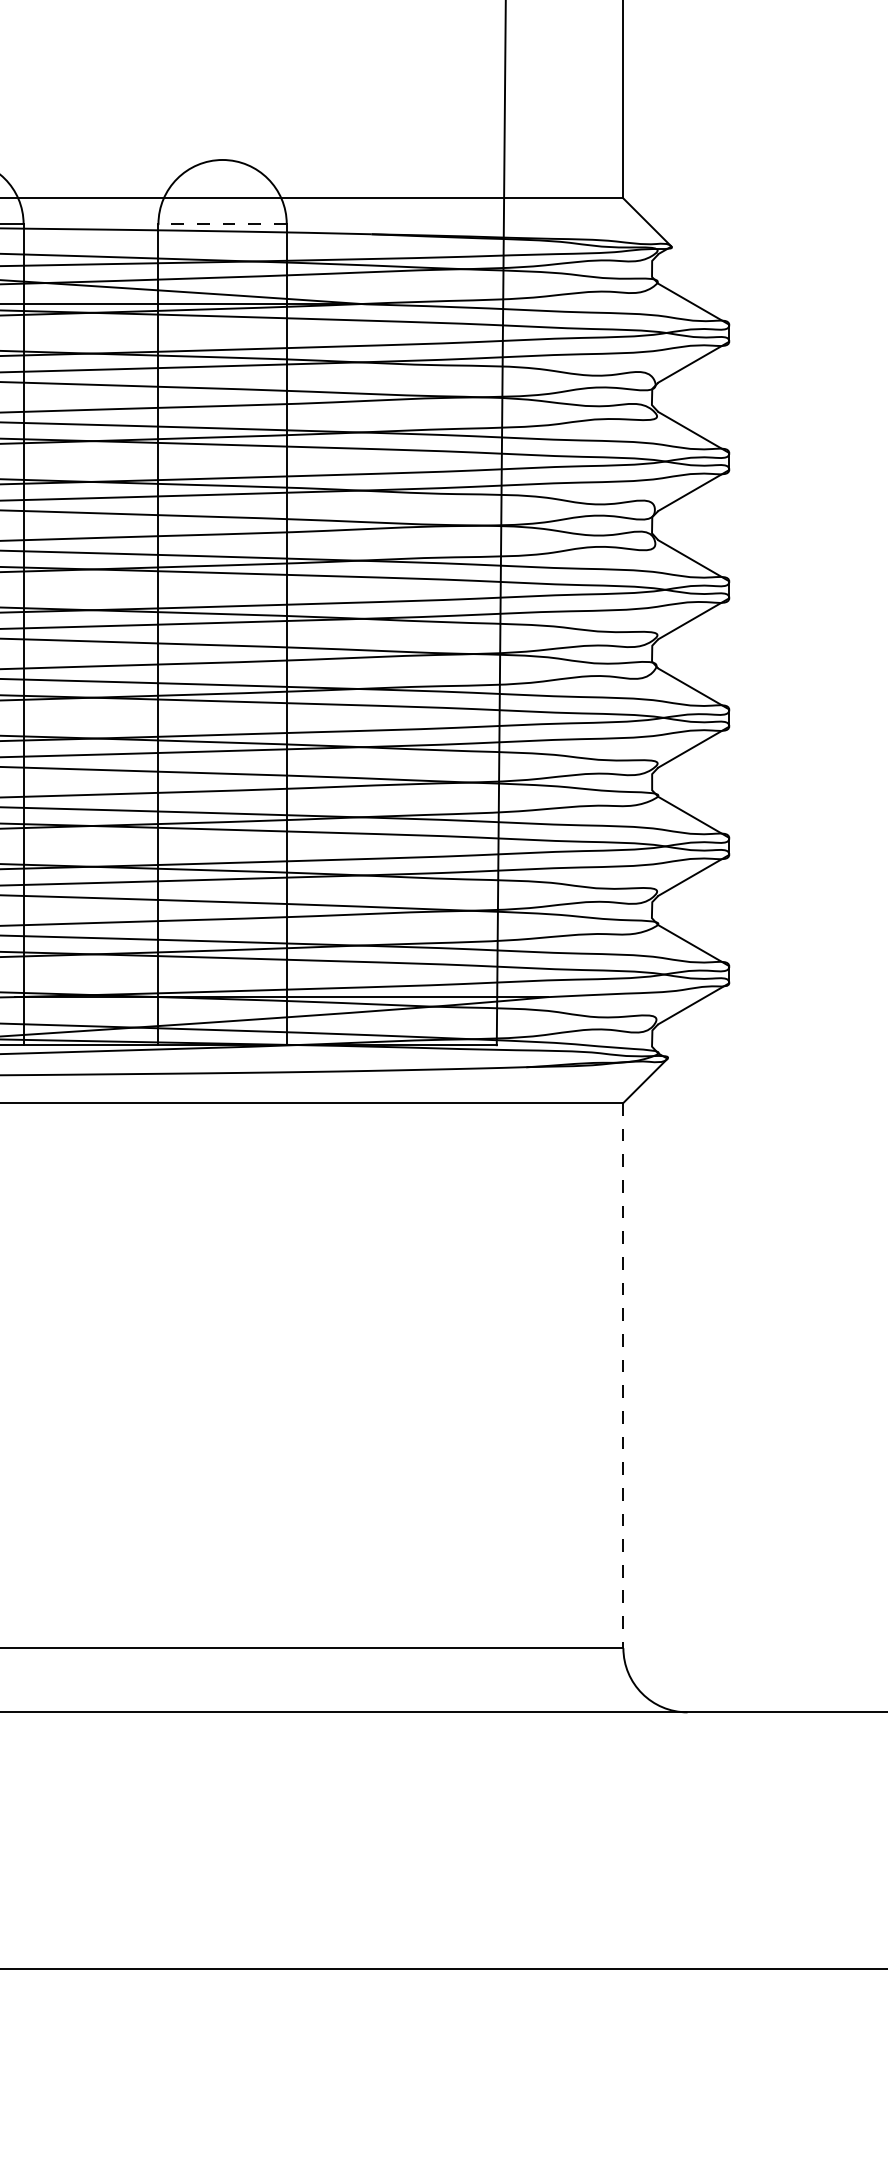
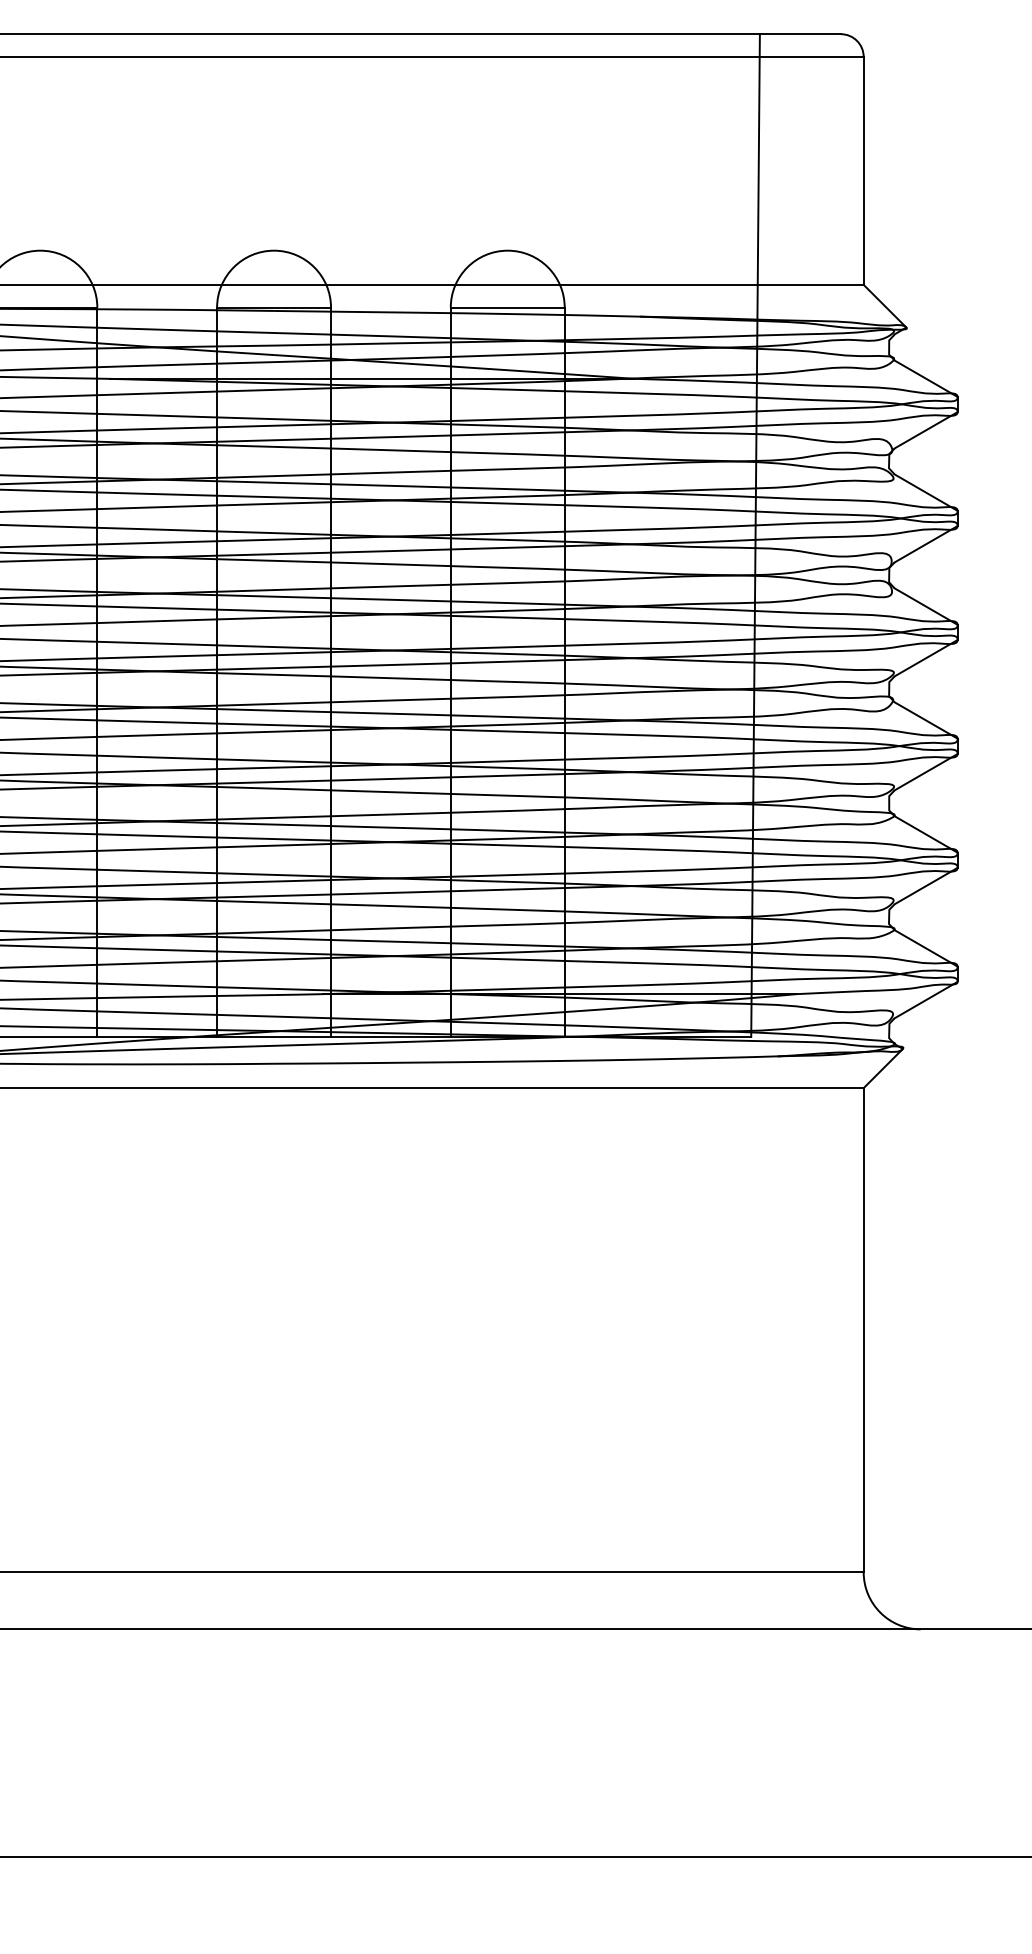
line: (222, 223) -> (507, 307), dashed -> solid
line: (623, 1375) -> (863, 1330), dashed -> solid

